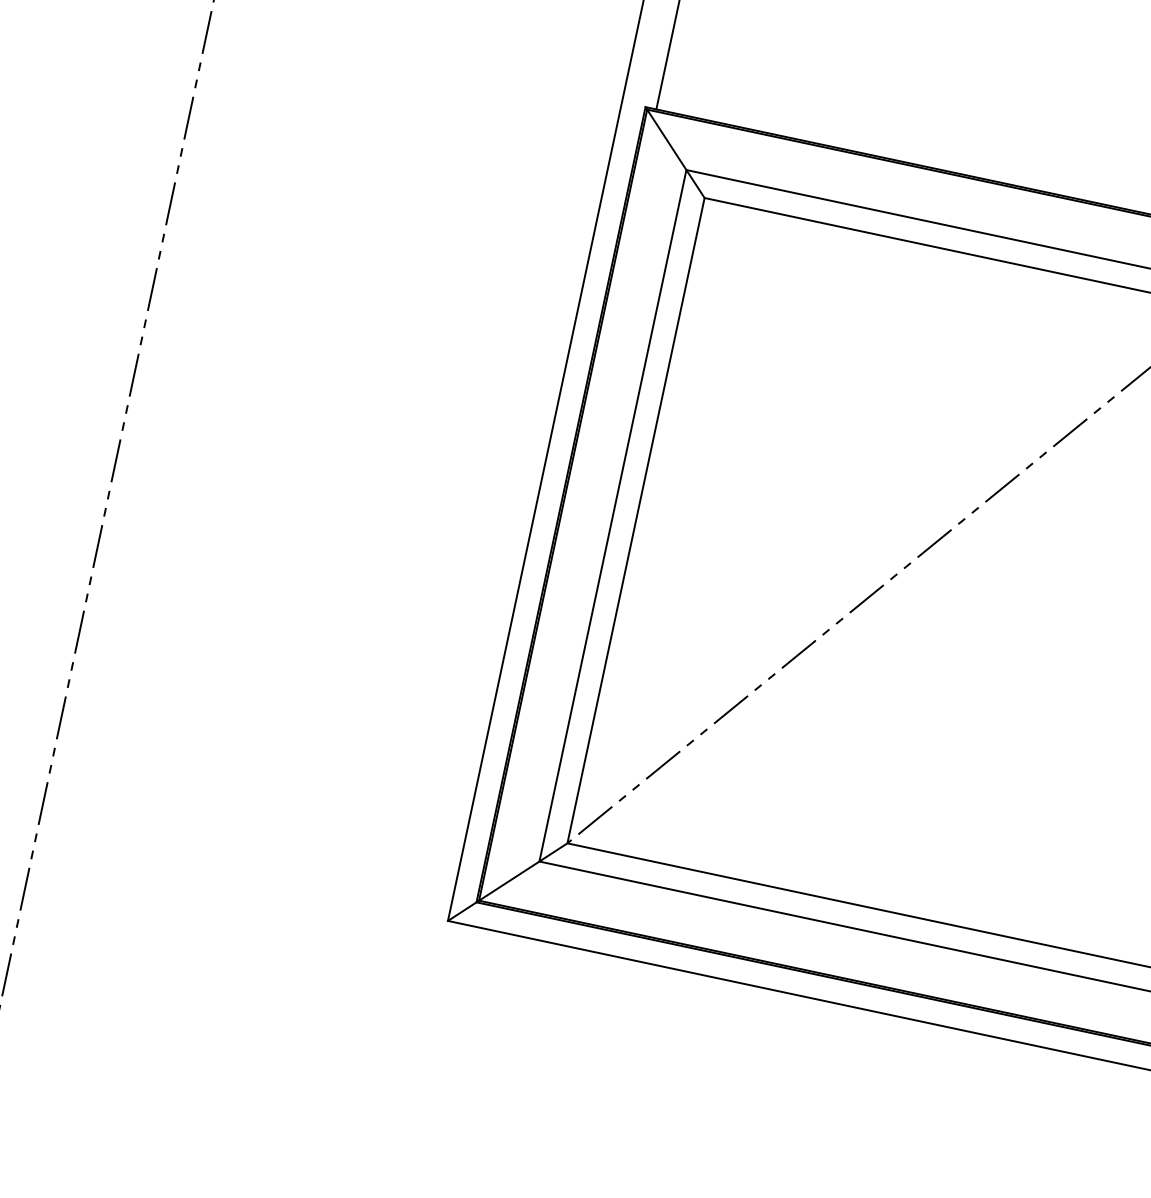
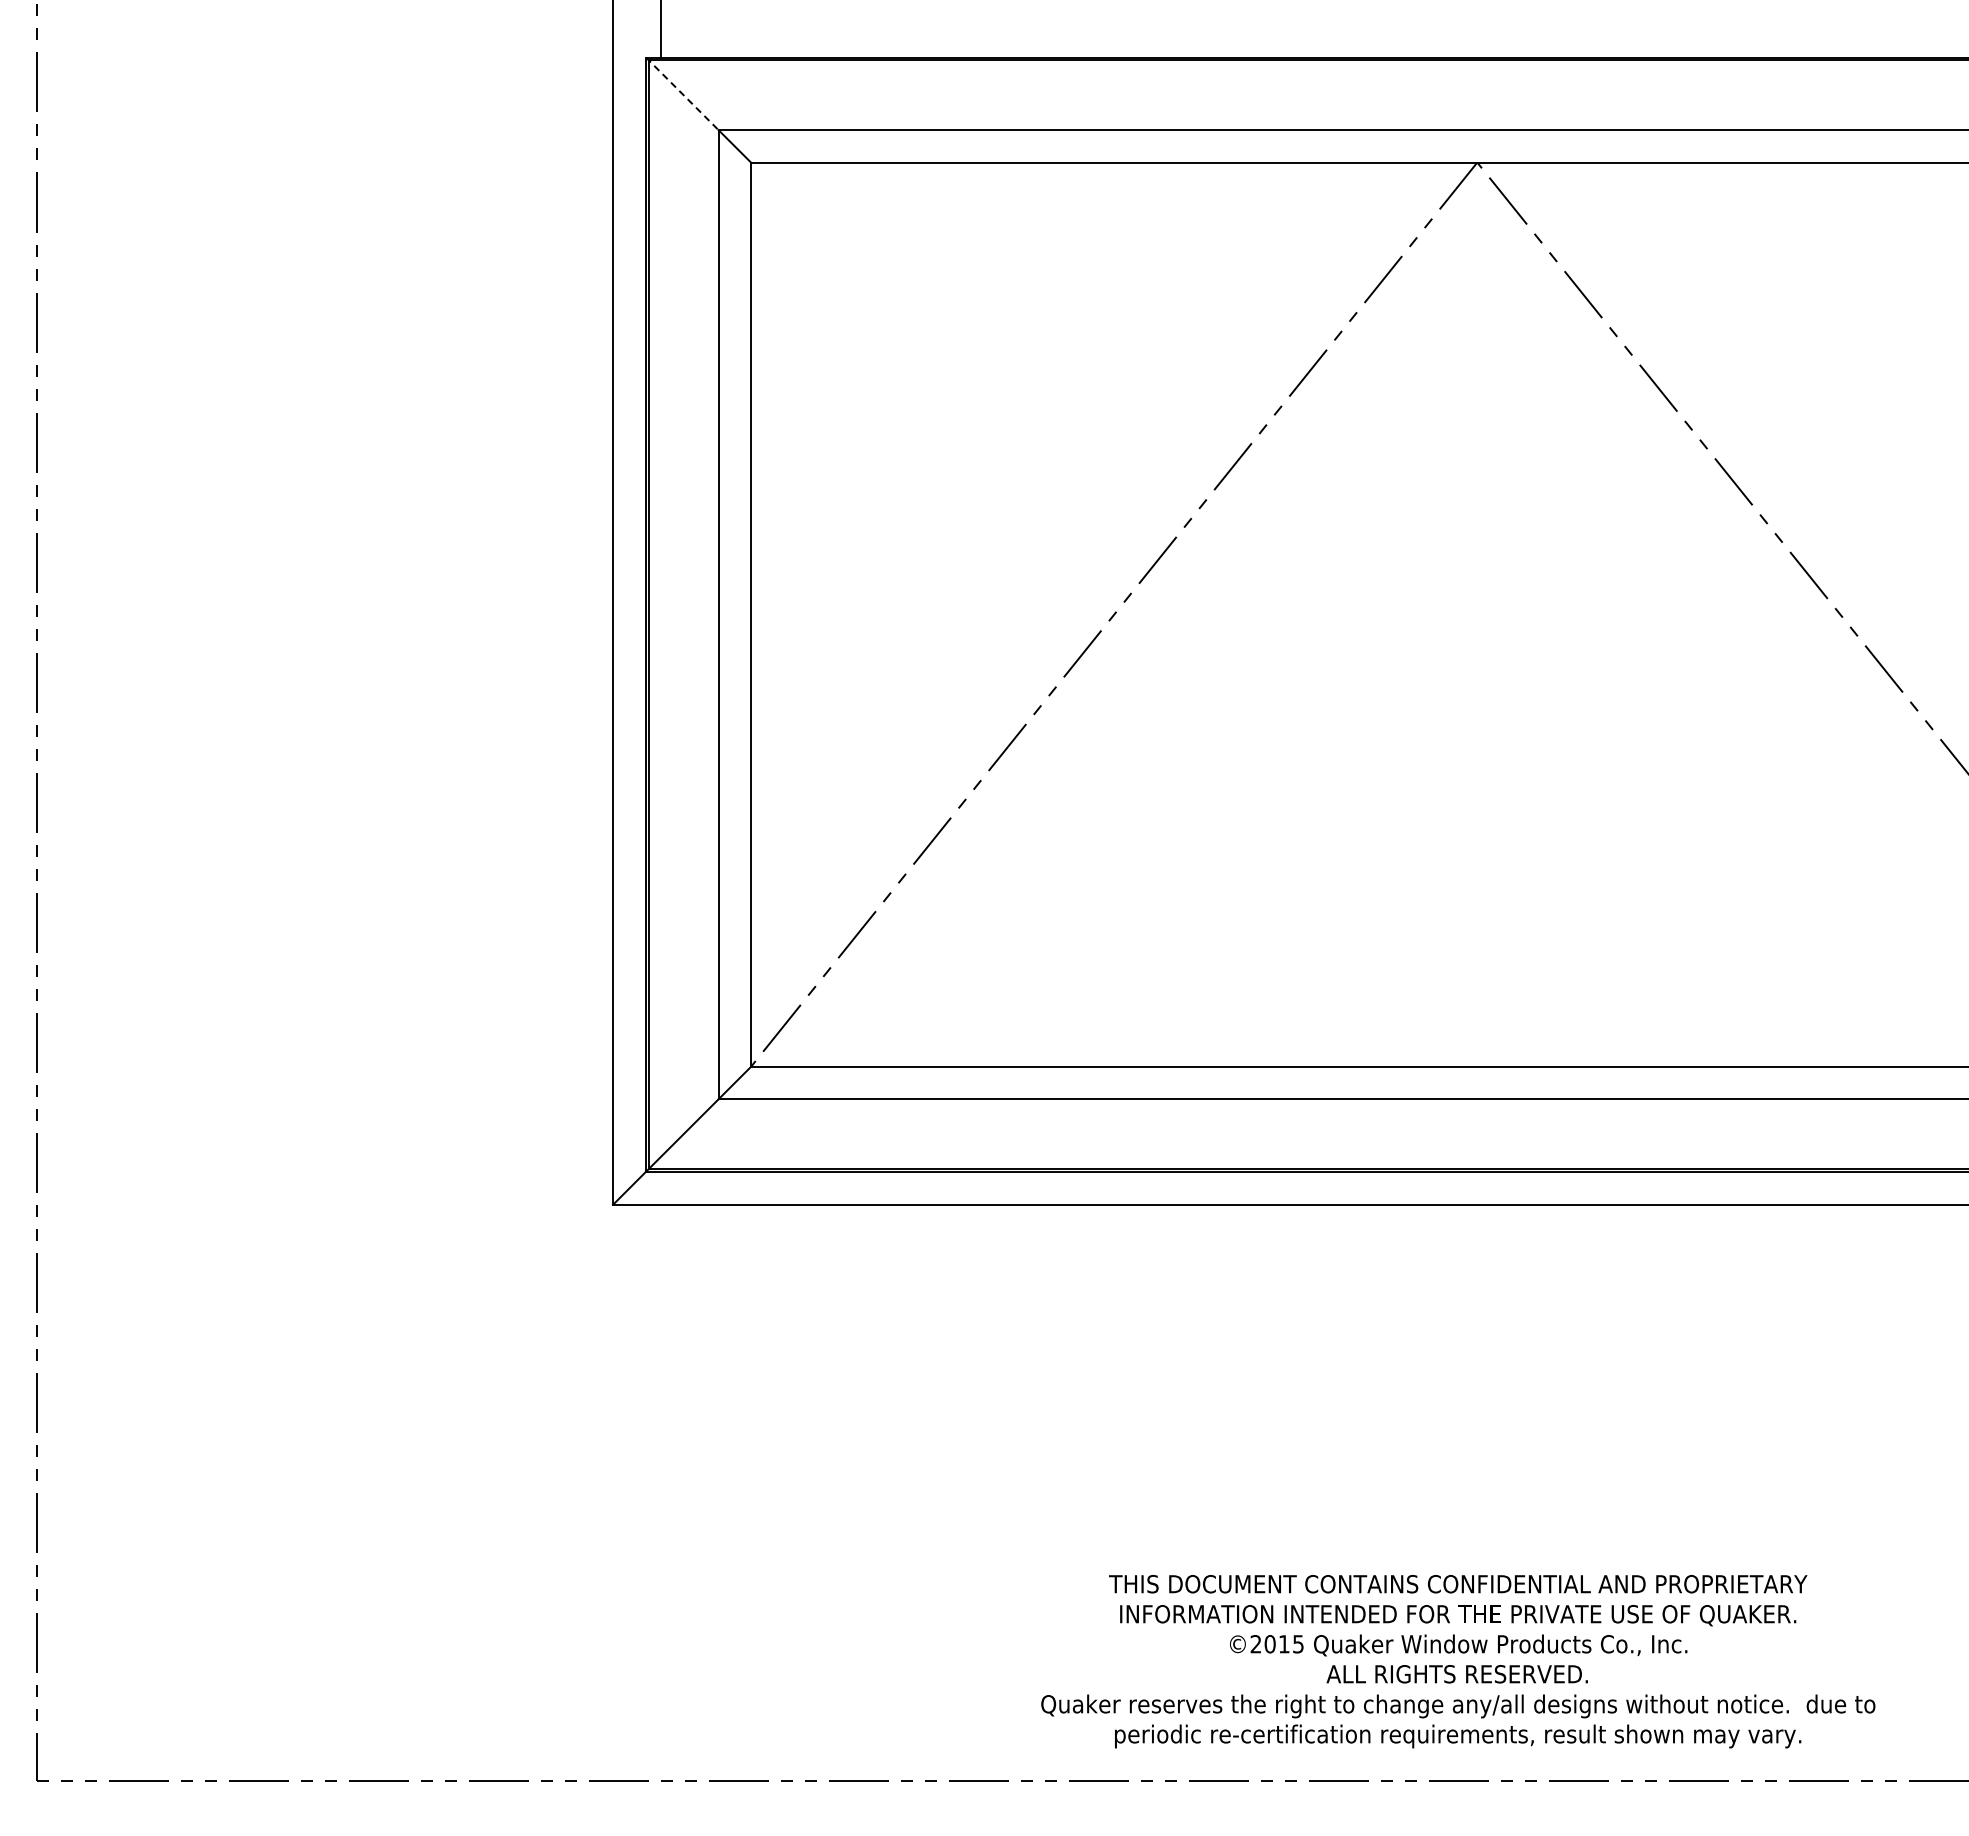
line: (666, 139) -> (682, 94), solid -> dashed

